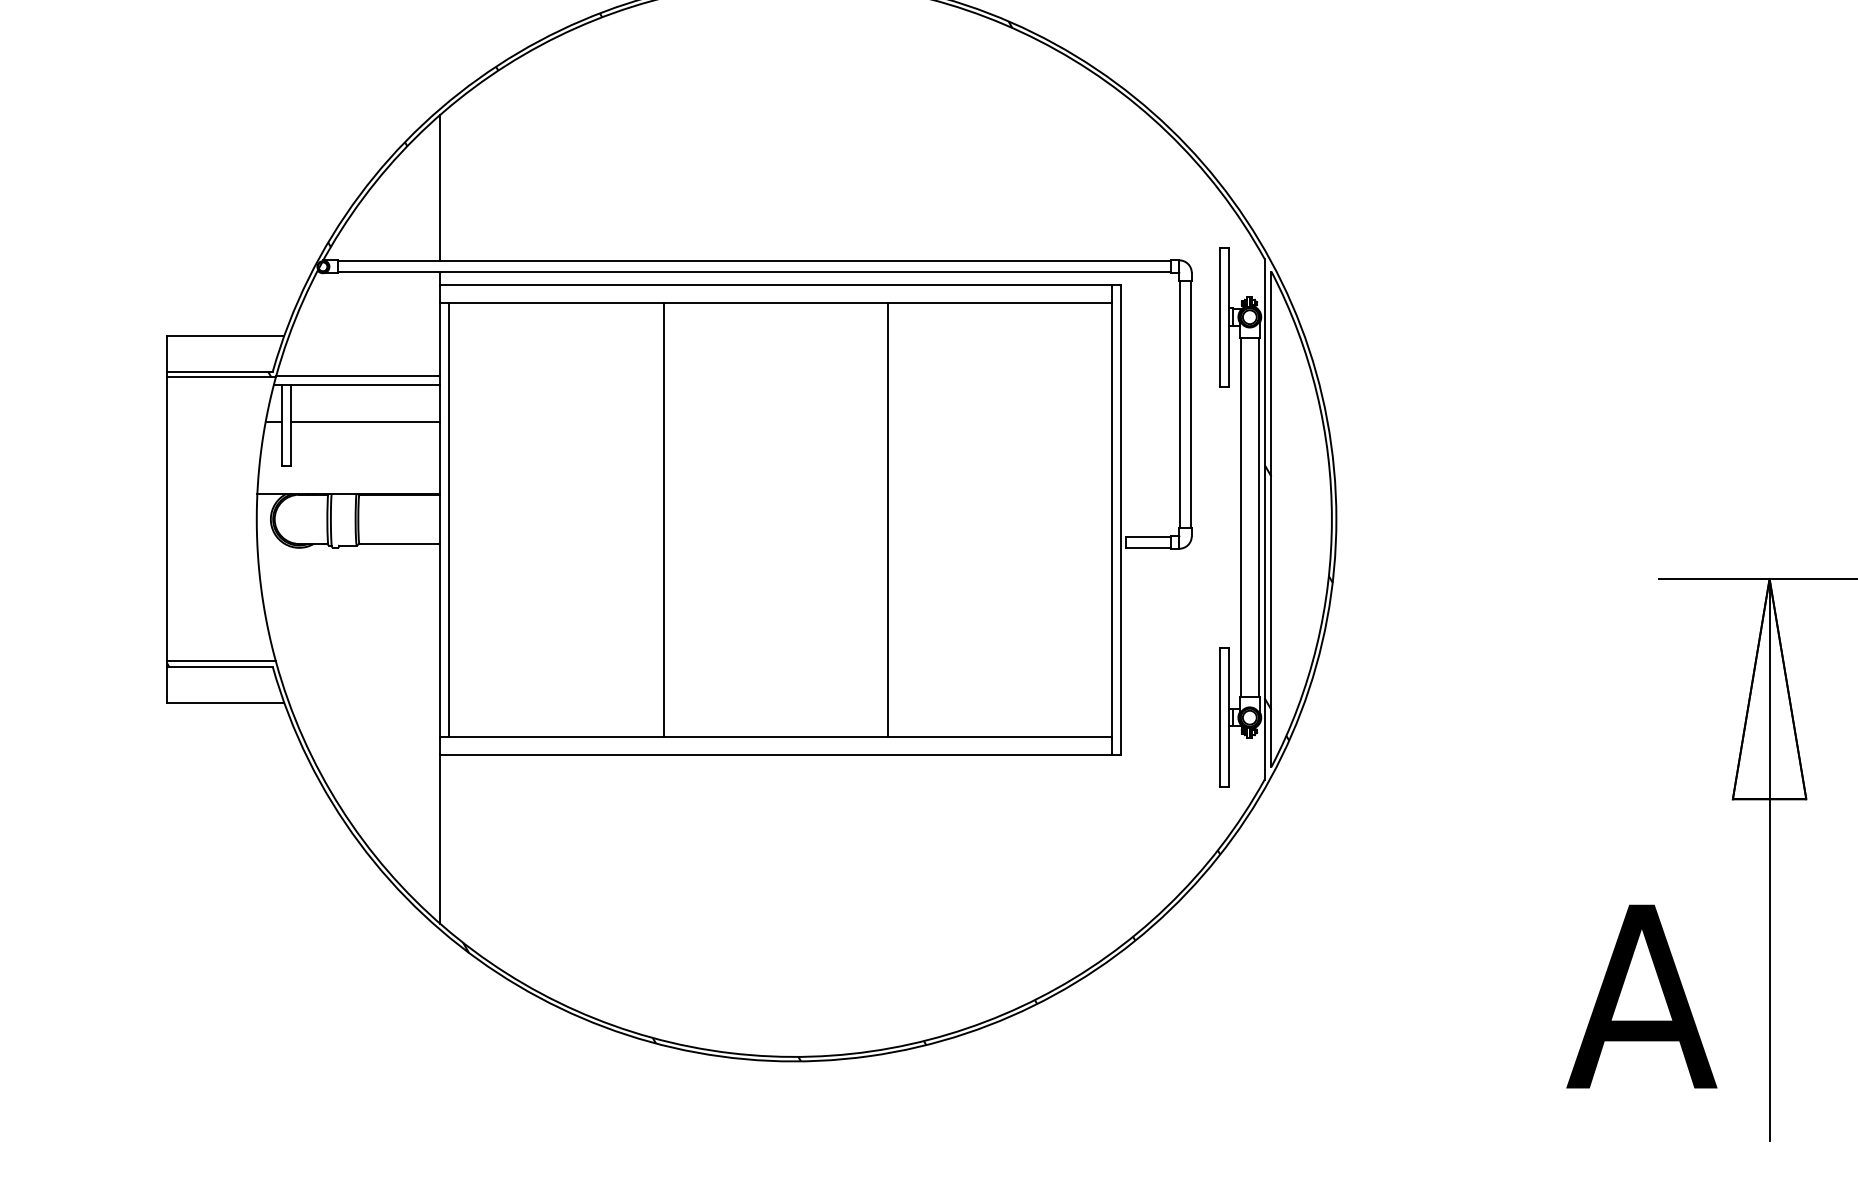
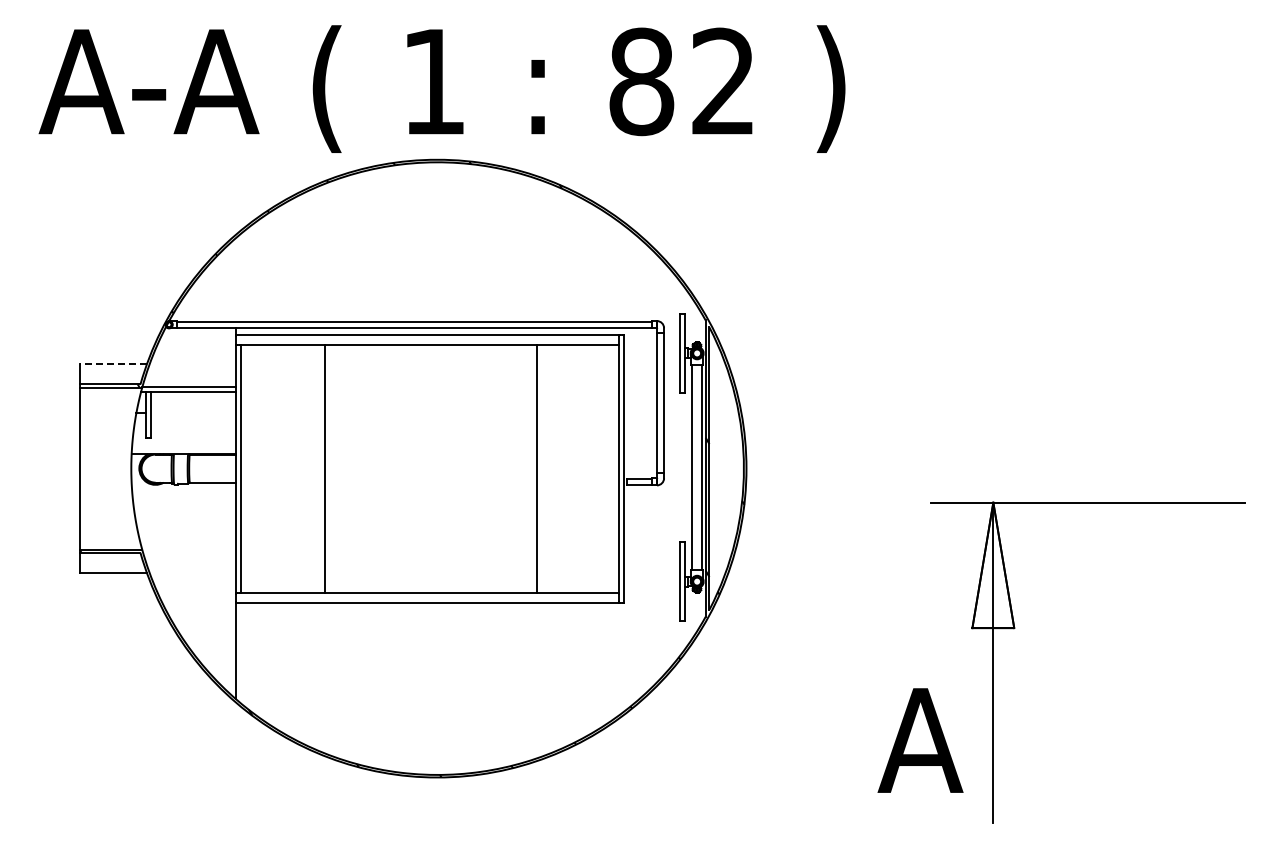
line: (439, 187) -> (235, 279), removed
line: (225, 334) -> (113, 363), solid -> dashed
line: (365, 422) -> (193, 413), removed
line: (664, 519) -> (324, 468), moved
line: (888, 519) -> (537, 468), moved

